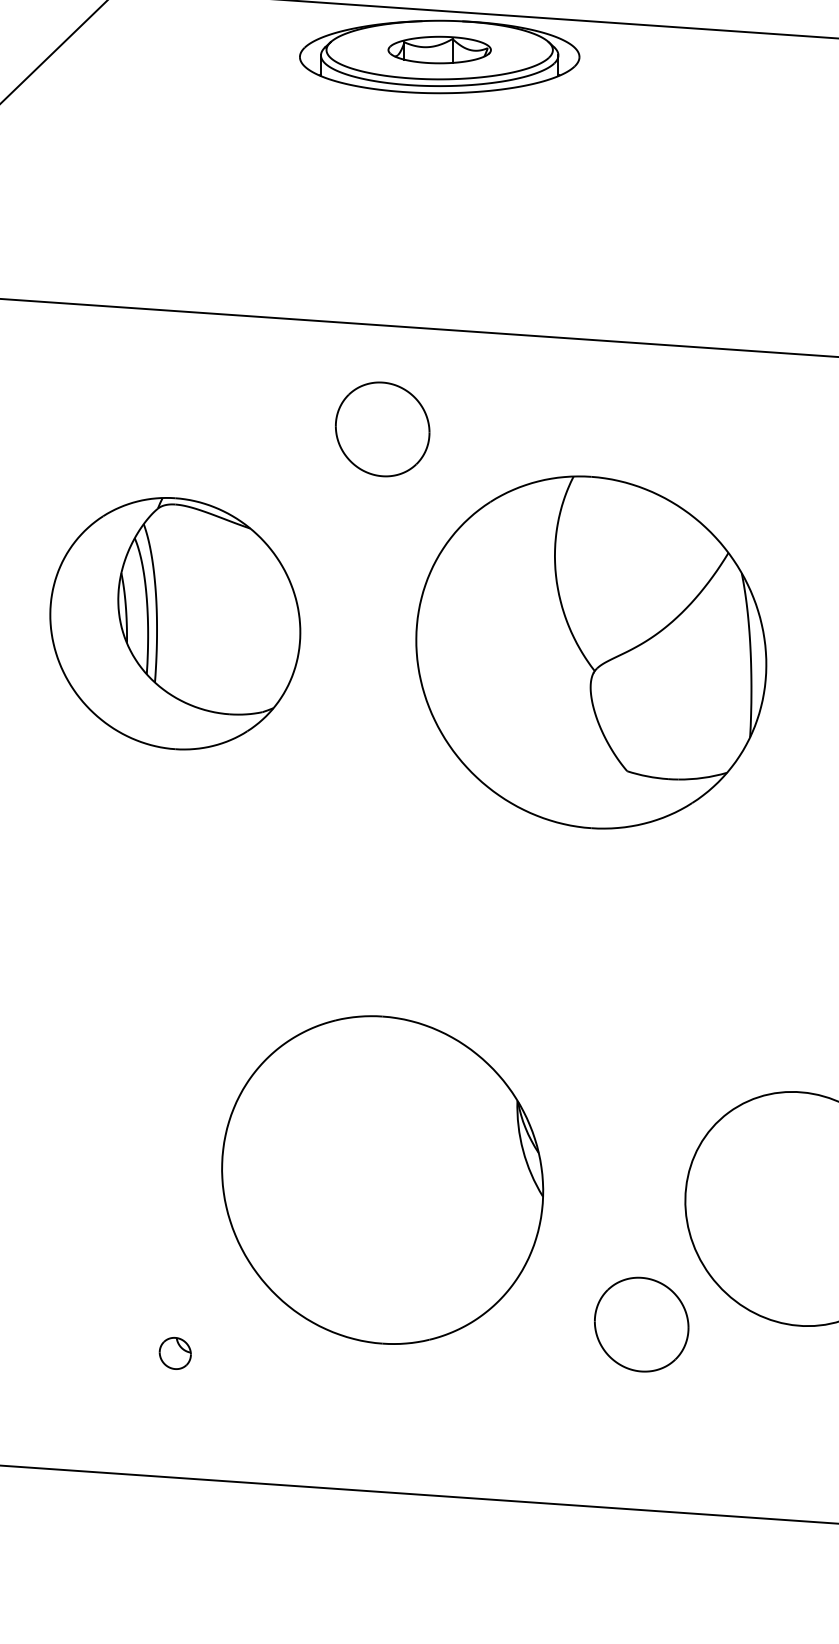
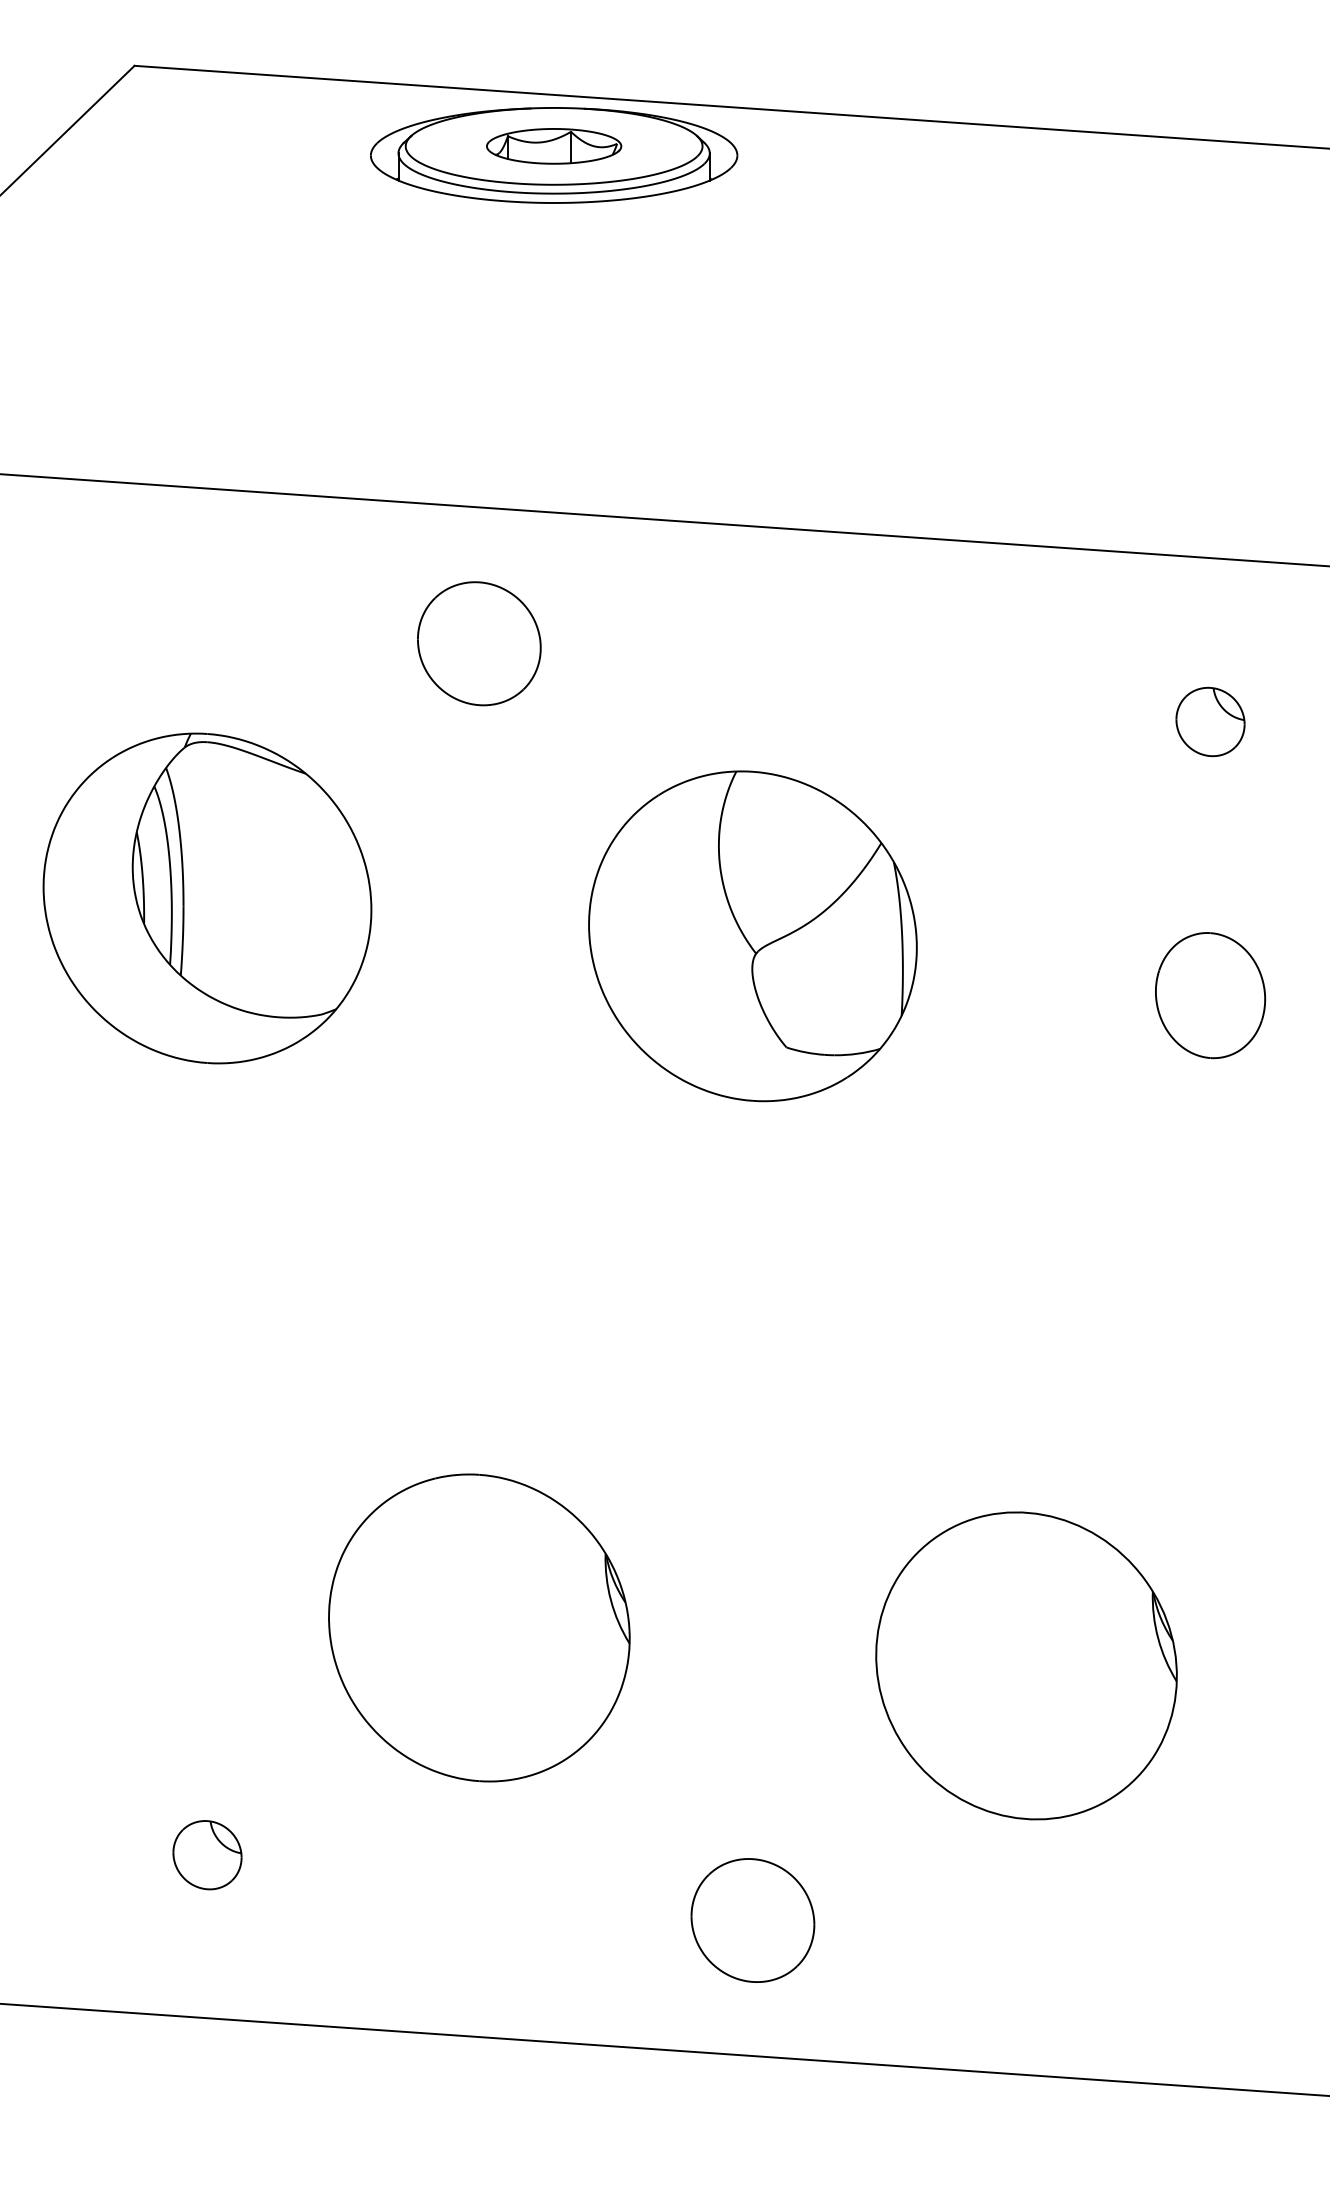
part: (591, 652) -> (752, 936), size x0.71
part: (382, 1179) -> (479, 1627), size x0.71
part: (641, 1324) -> (752, 1920), moved
part: (175, 1353) -> (207, 1855), size x1.67

